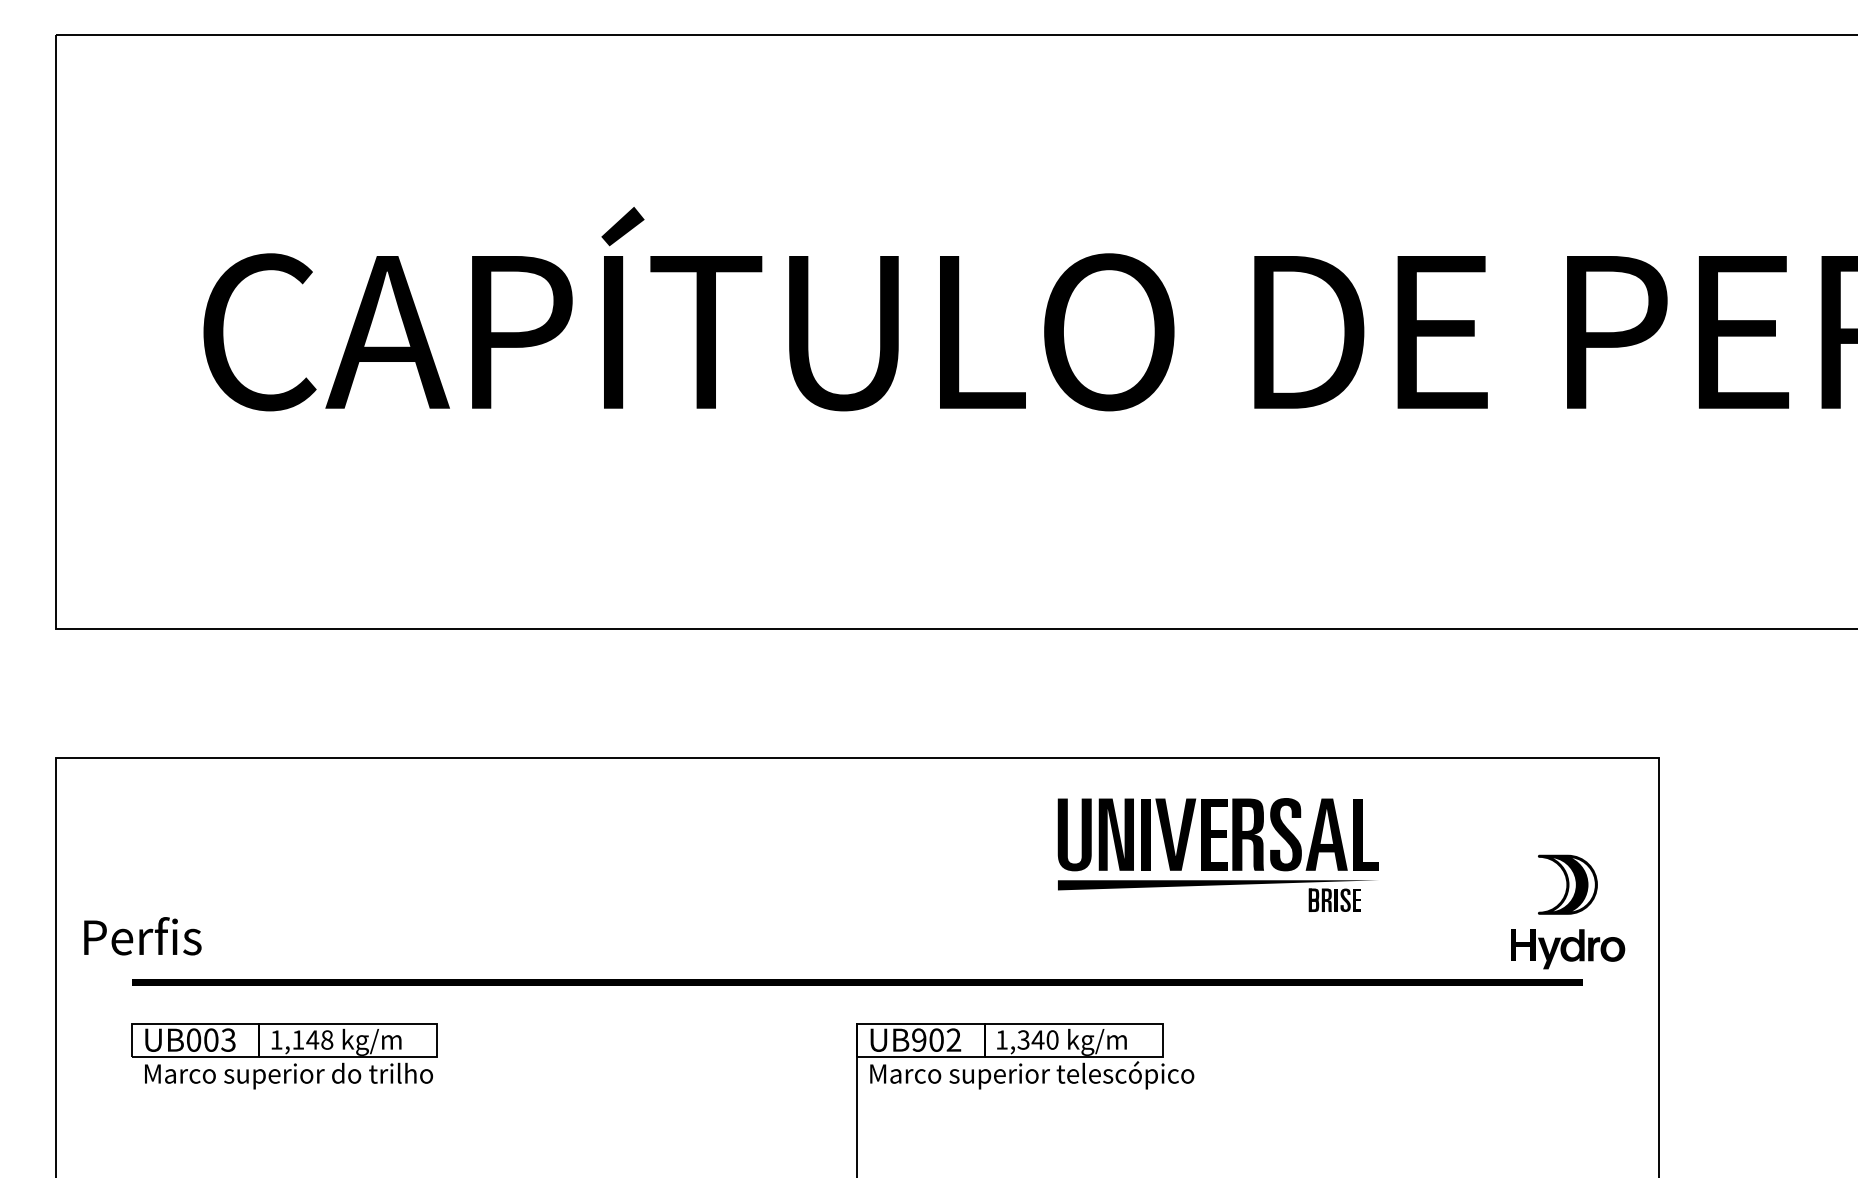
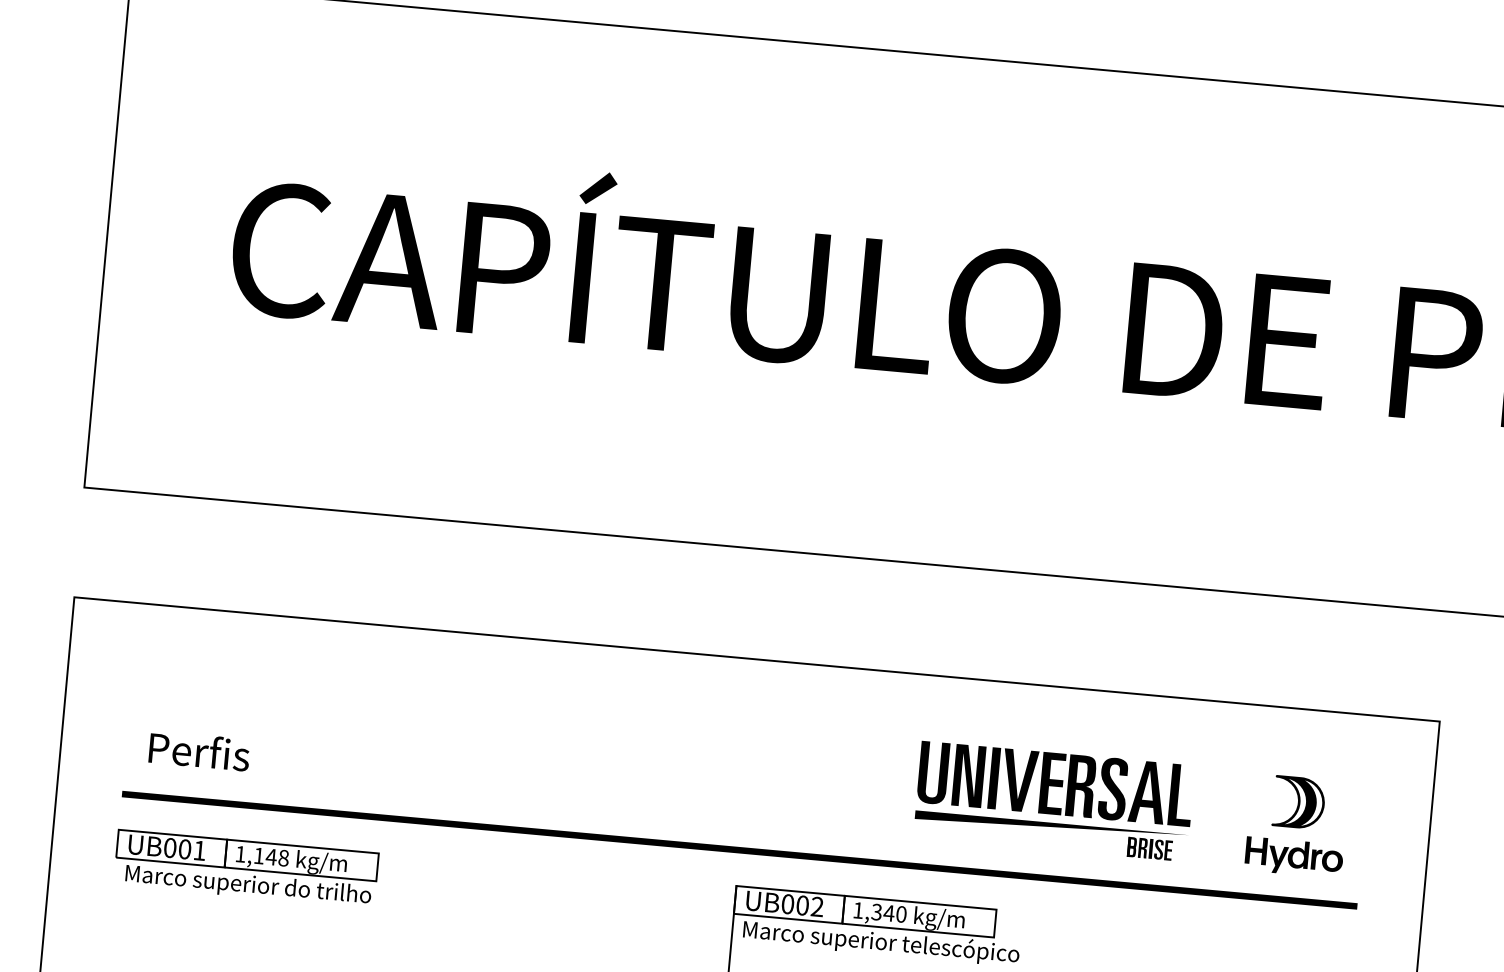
part: (1210, 854) -> (1047, 800), moved
part: (1568, 911) -> (1297, 825), moved
text: (142, 936) -> (199, 751), moved
text: (228, 1039) -> (199, 850), UB003 -> UB001
text: (919, 1039) -> (788, 903), UB902 -> UB002

